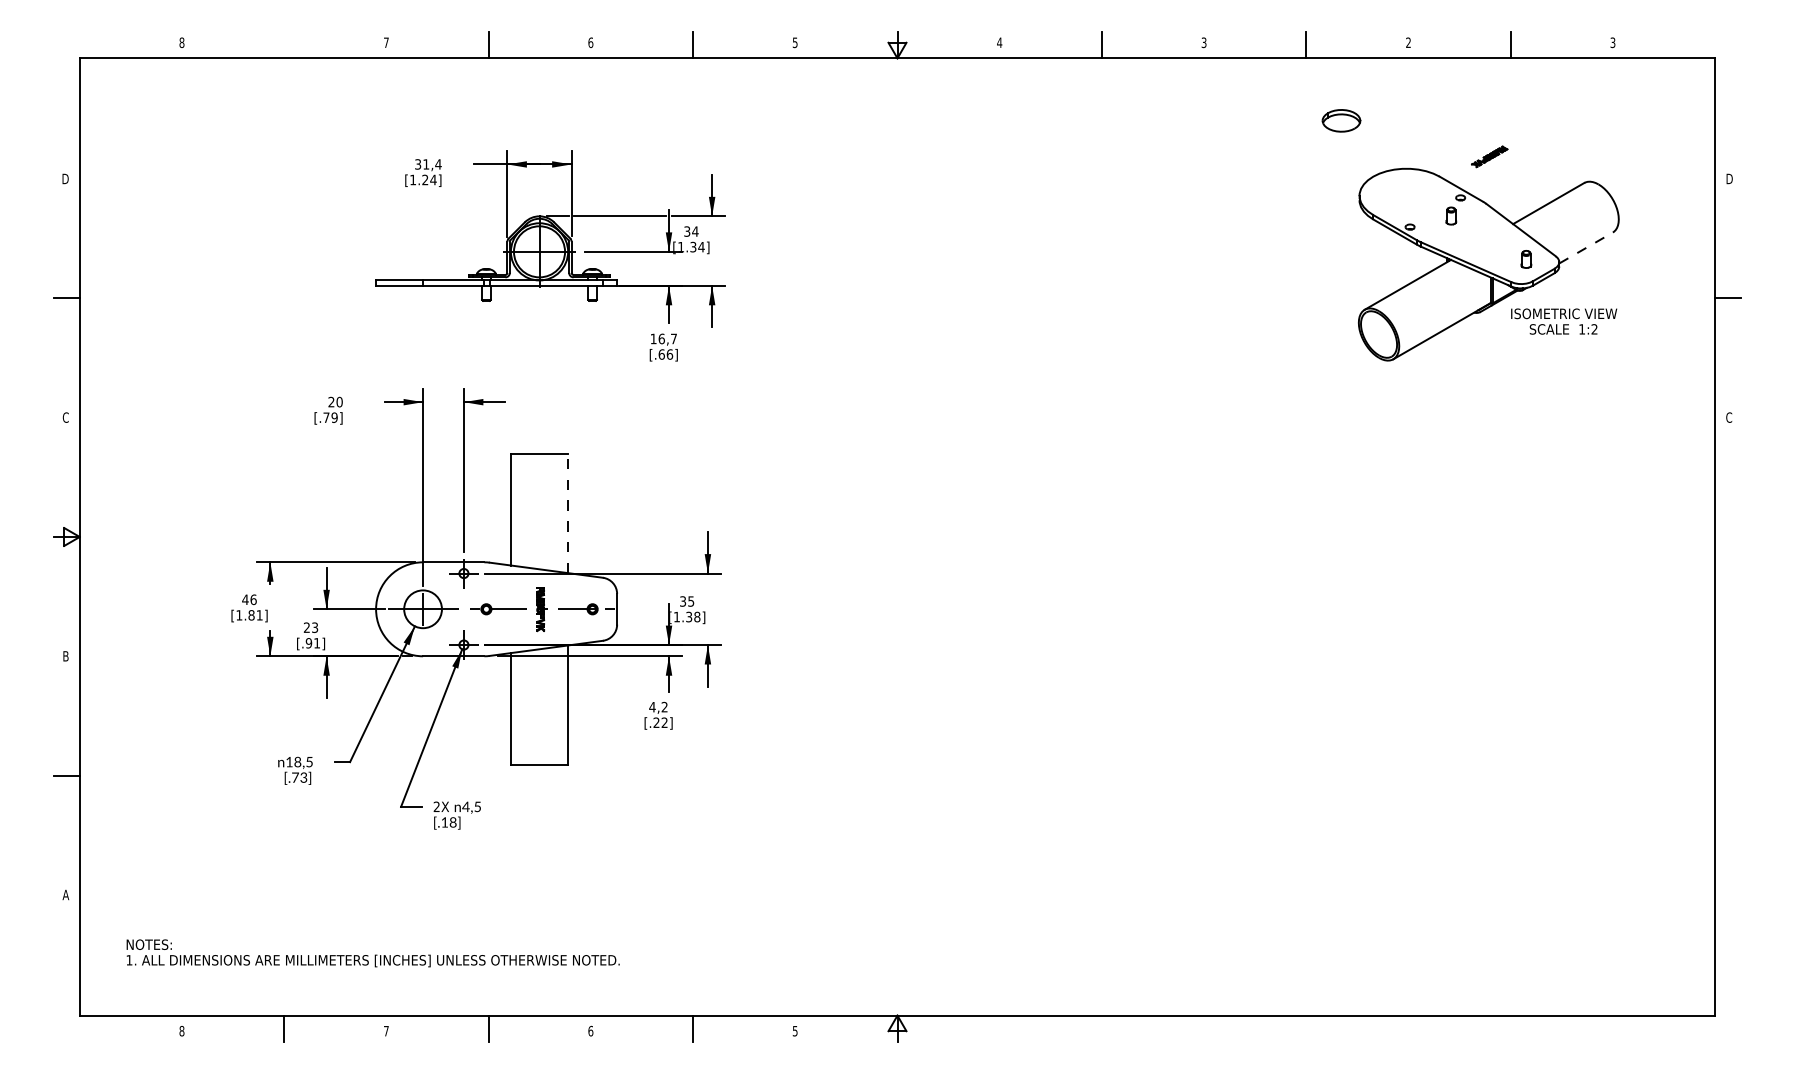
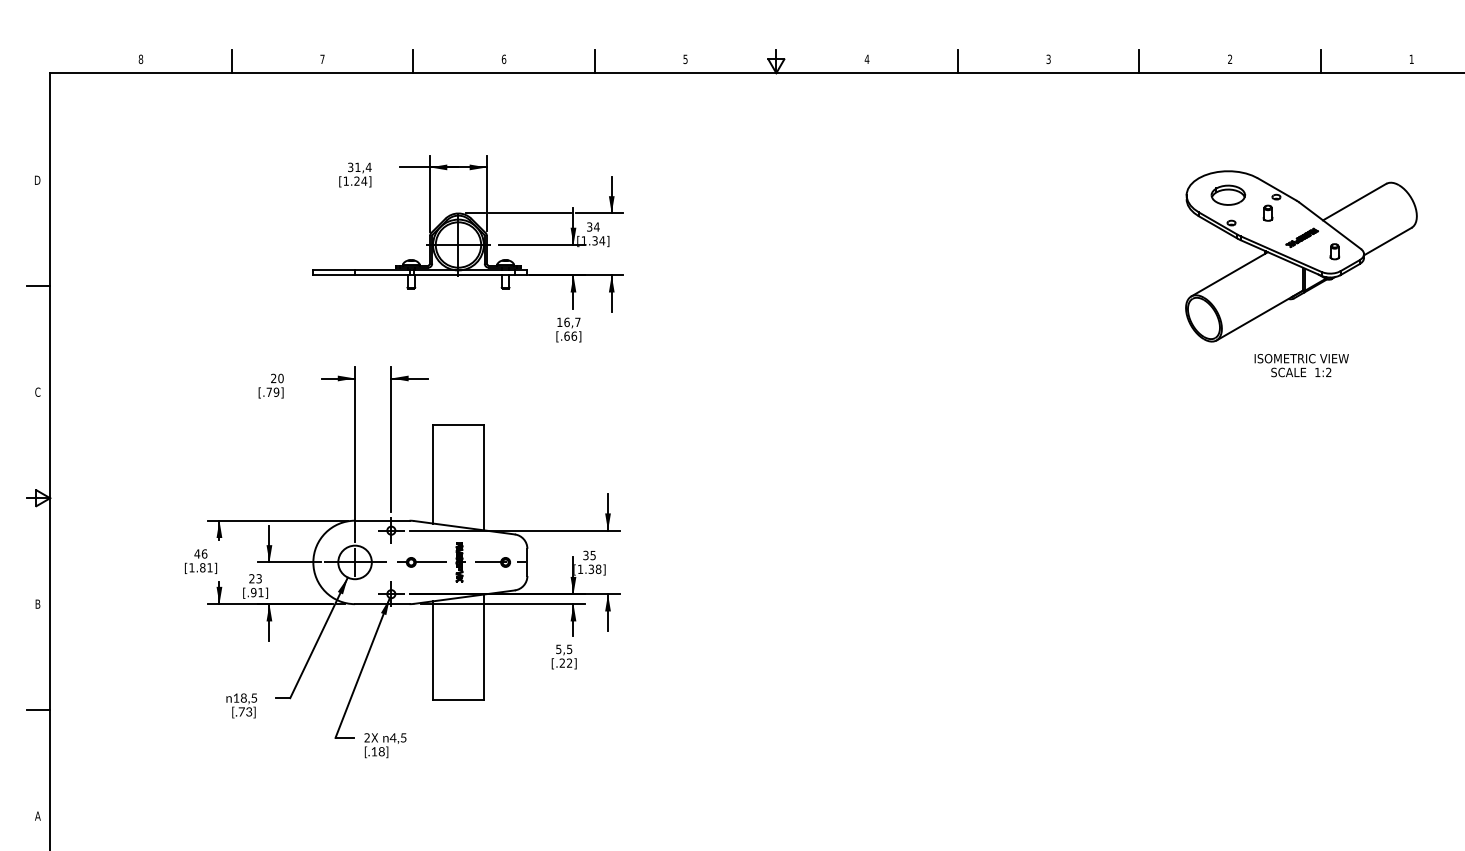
text: (1612, 42) -> (1411, 59), 3 -> 1
line: (284, 45) -> (232, 61), added
part: (1341, 120) -> (1228, 194), moved
part: (1489, 156) -> (1302, 237), moved
line: (1586, 248) -> (1388, 242), dashed -> solid
text: (1564, 321) -> (1302, 365), moved
line: (568, 513) -> (484, 477), dashed -> solid
text: (658, 706) -> (564, 648), 4,2 -> 5,5

